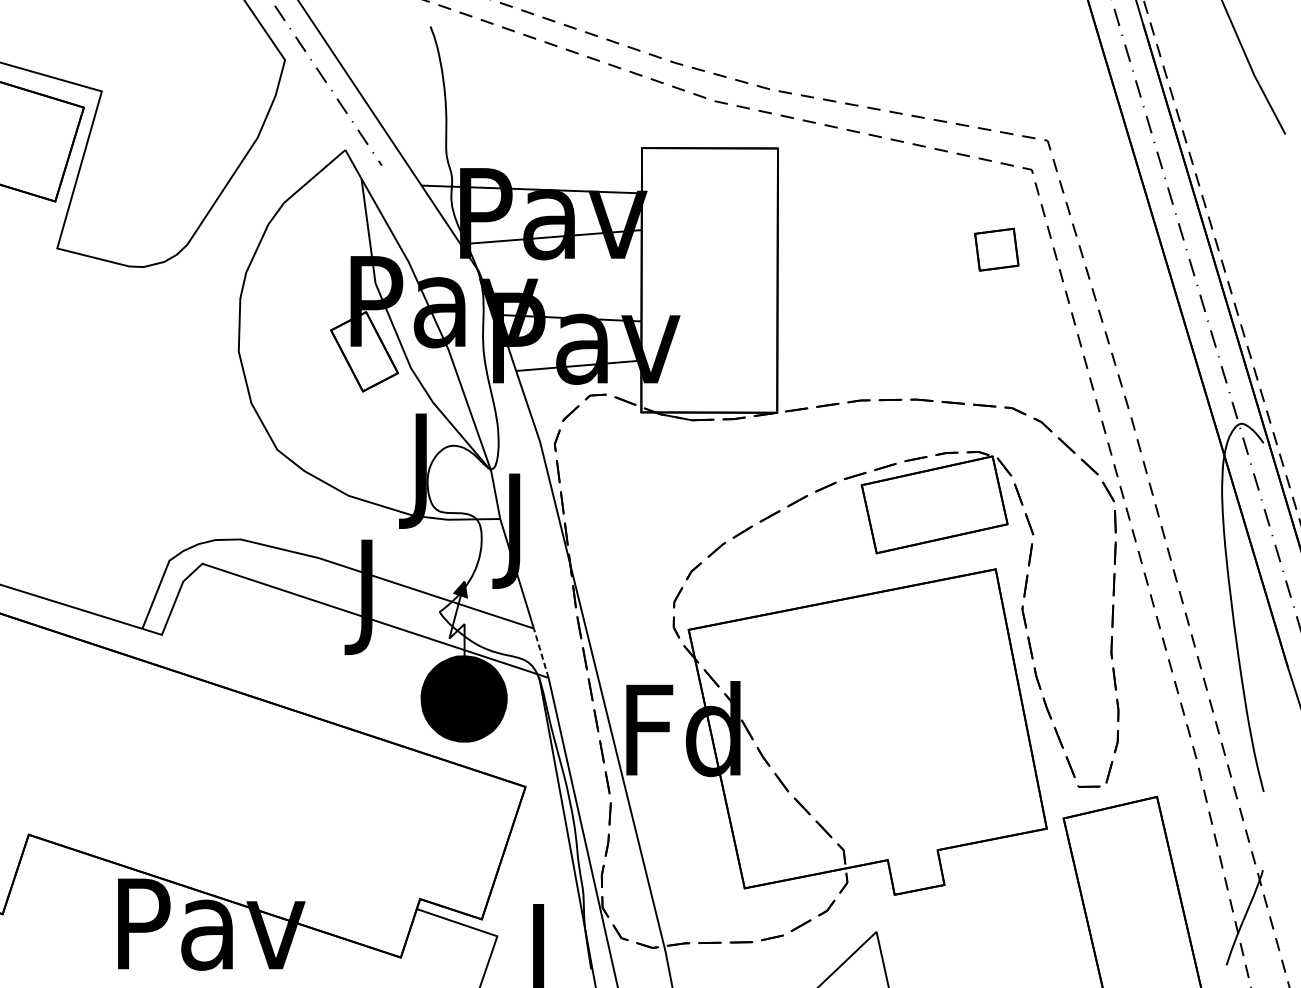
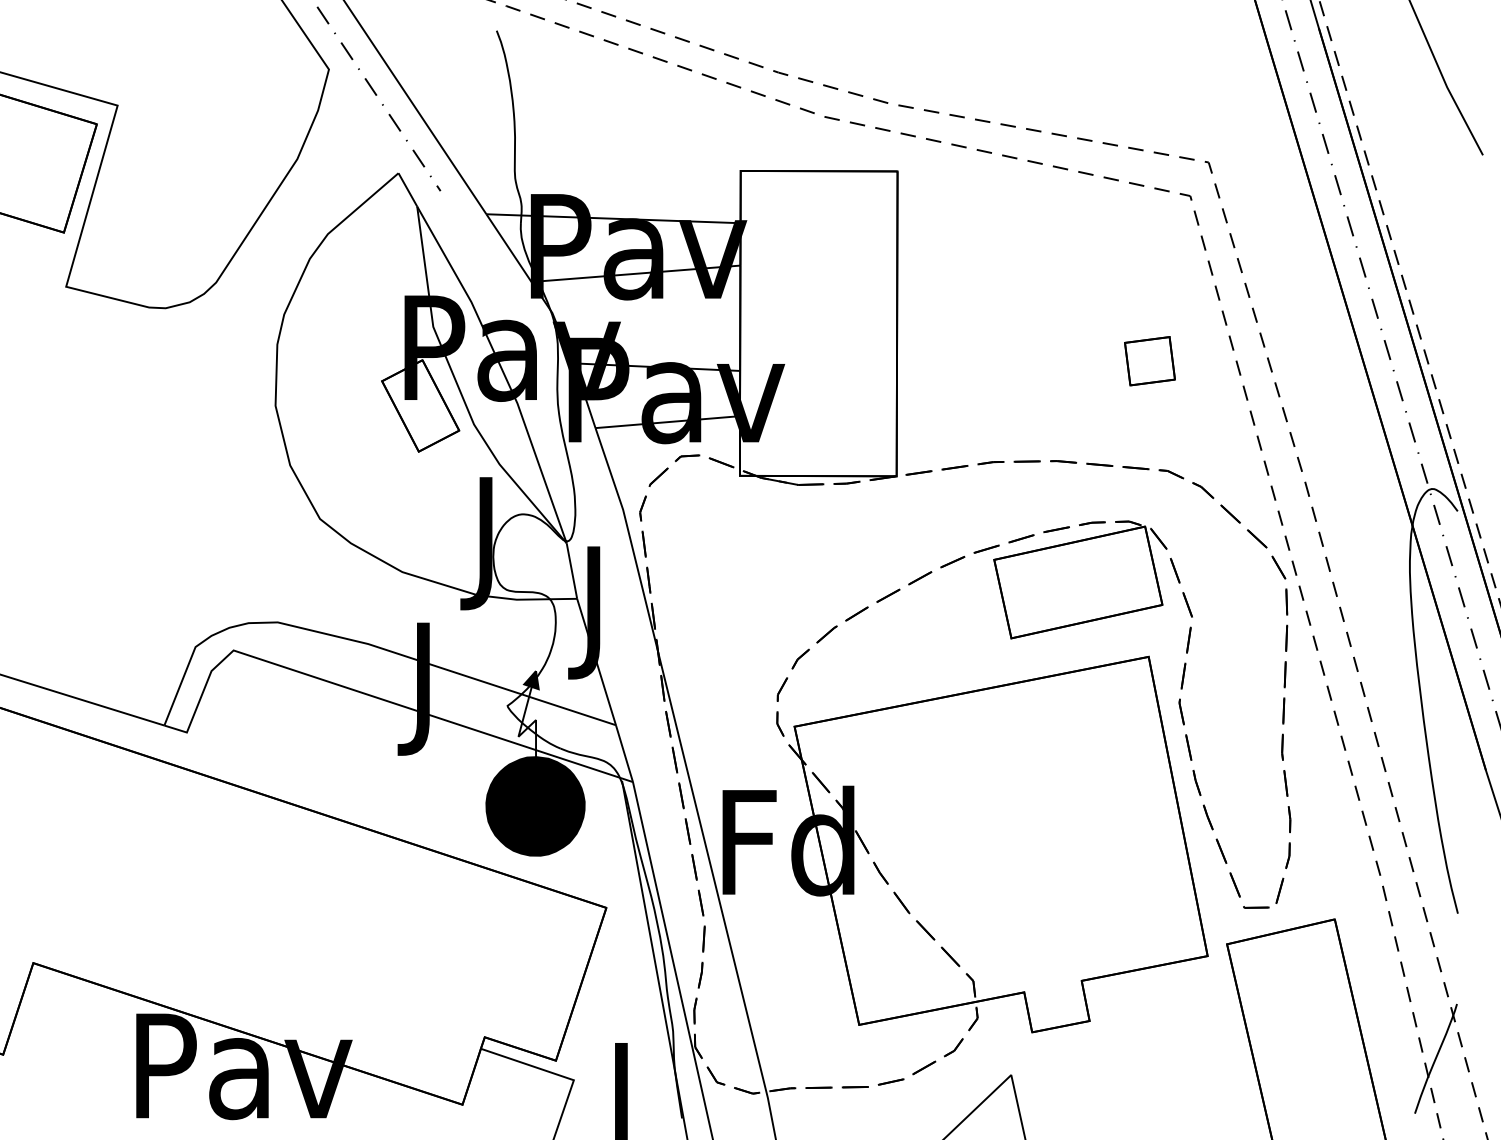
part: (996, 249) -> (1149, 361), moved
line: (541, 653) -> (624, 753), dashed -> solid

